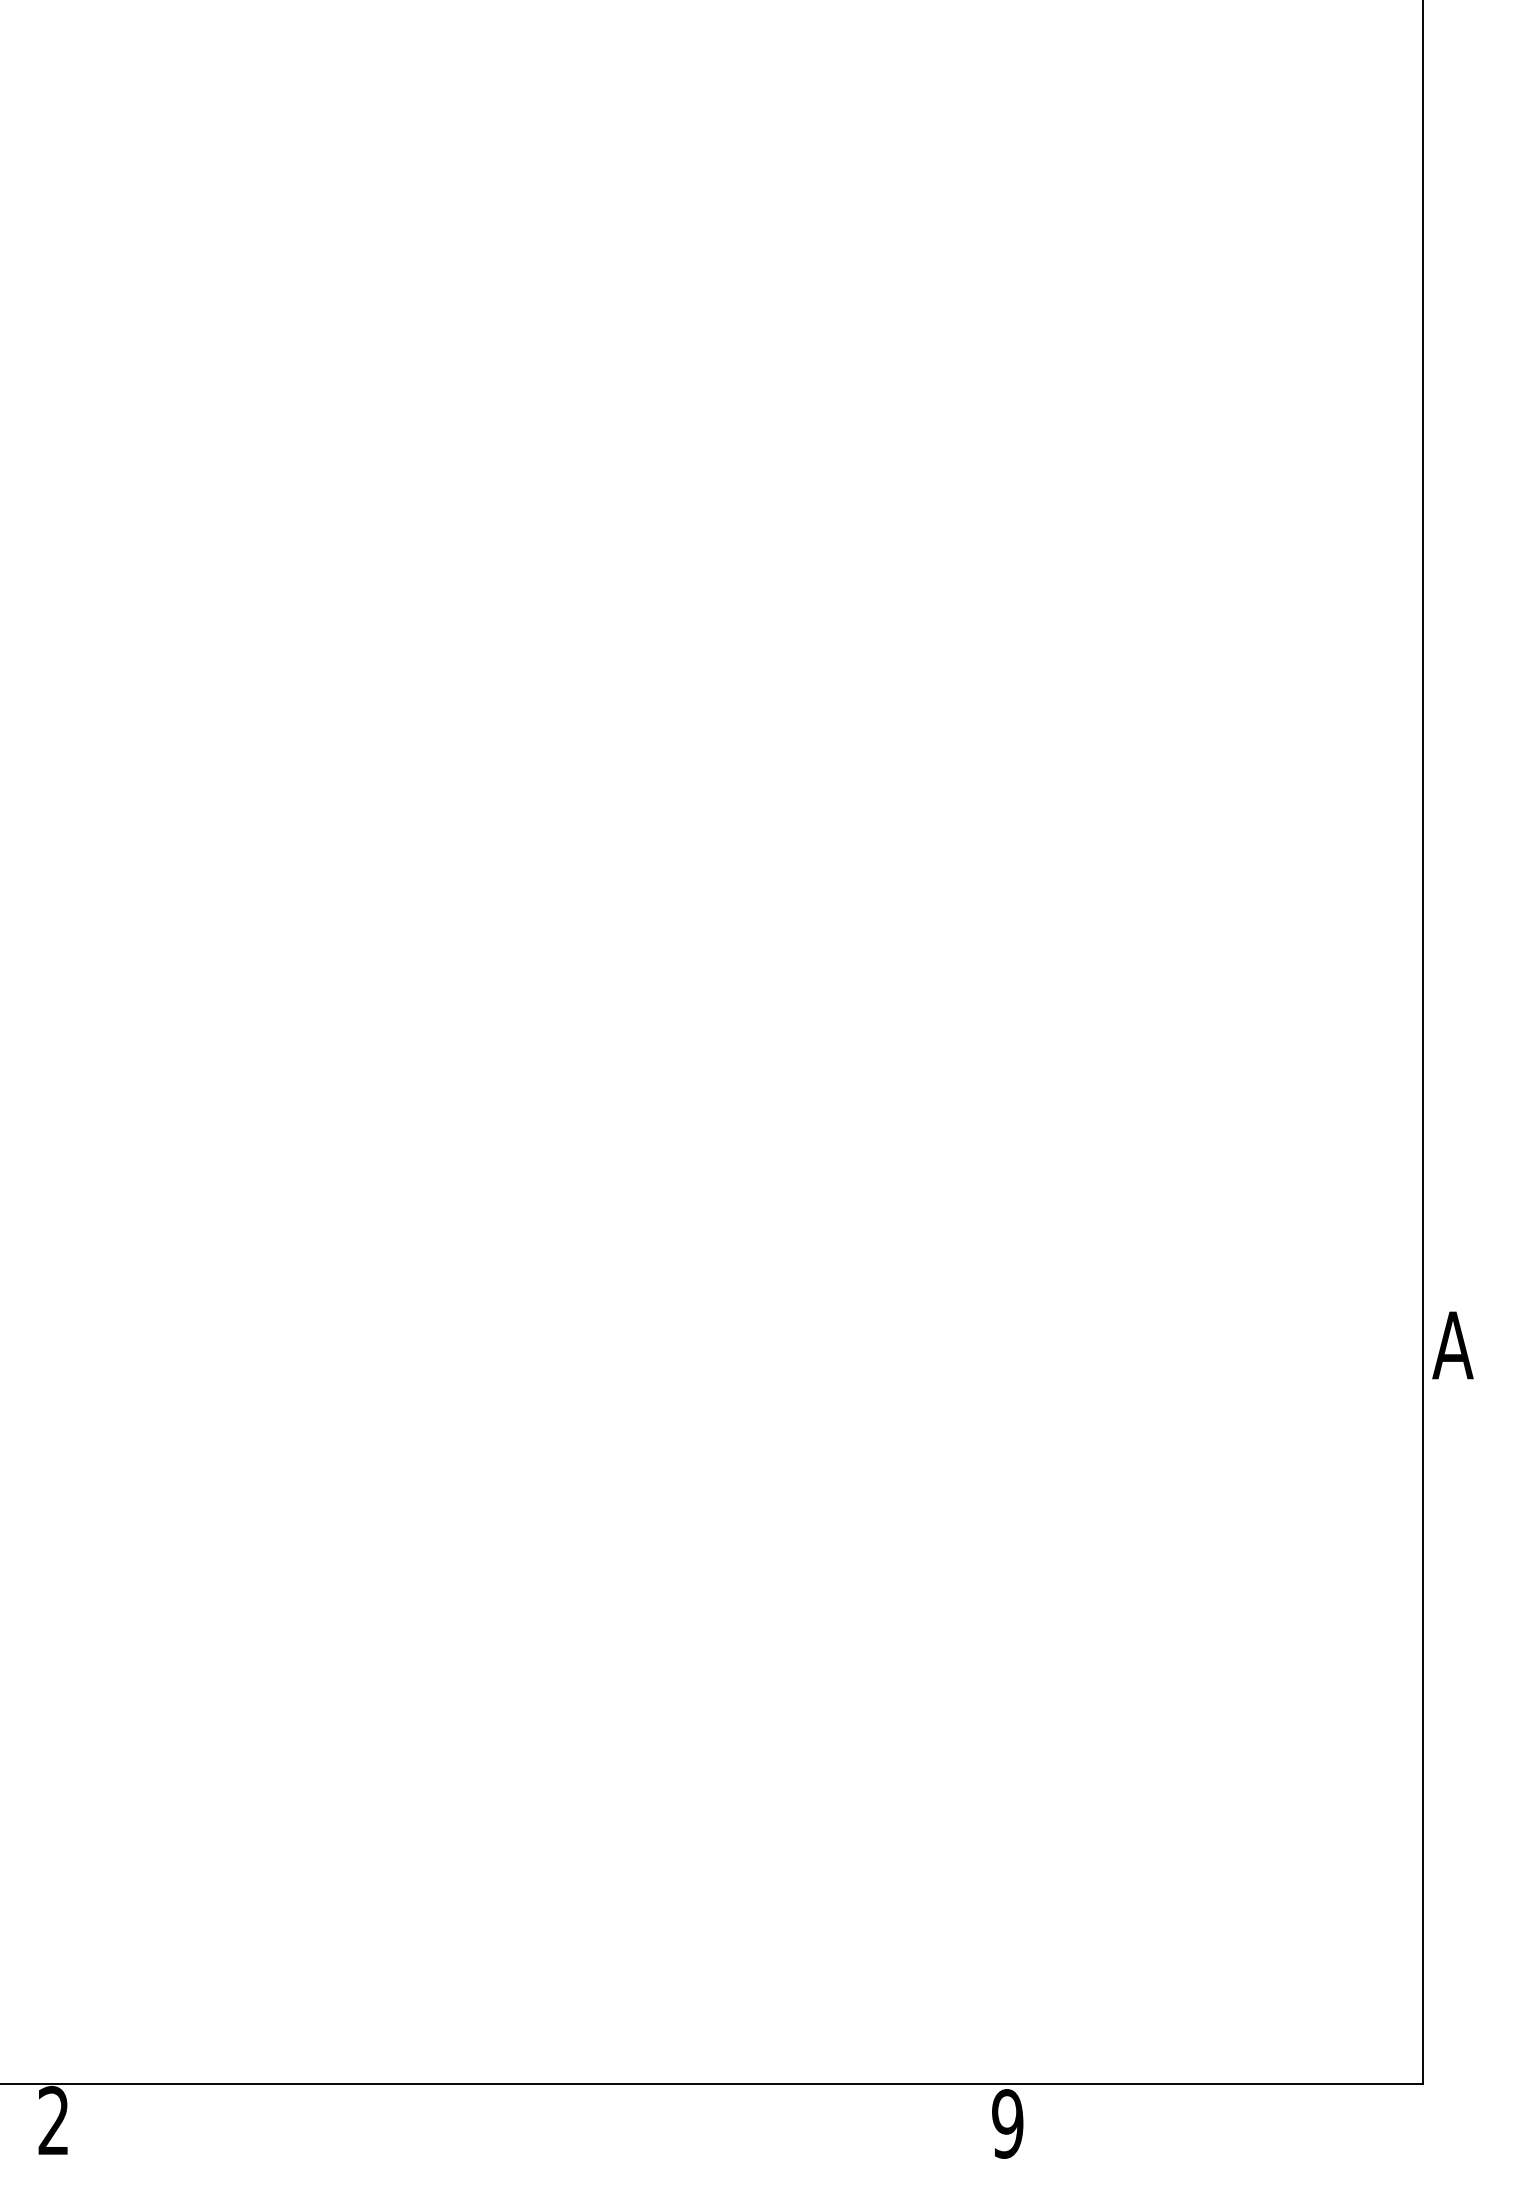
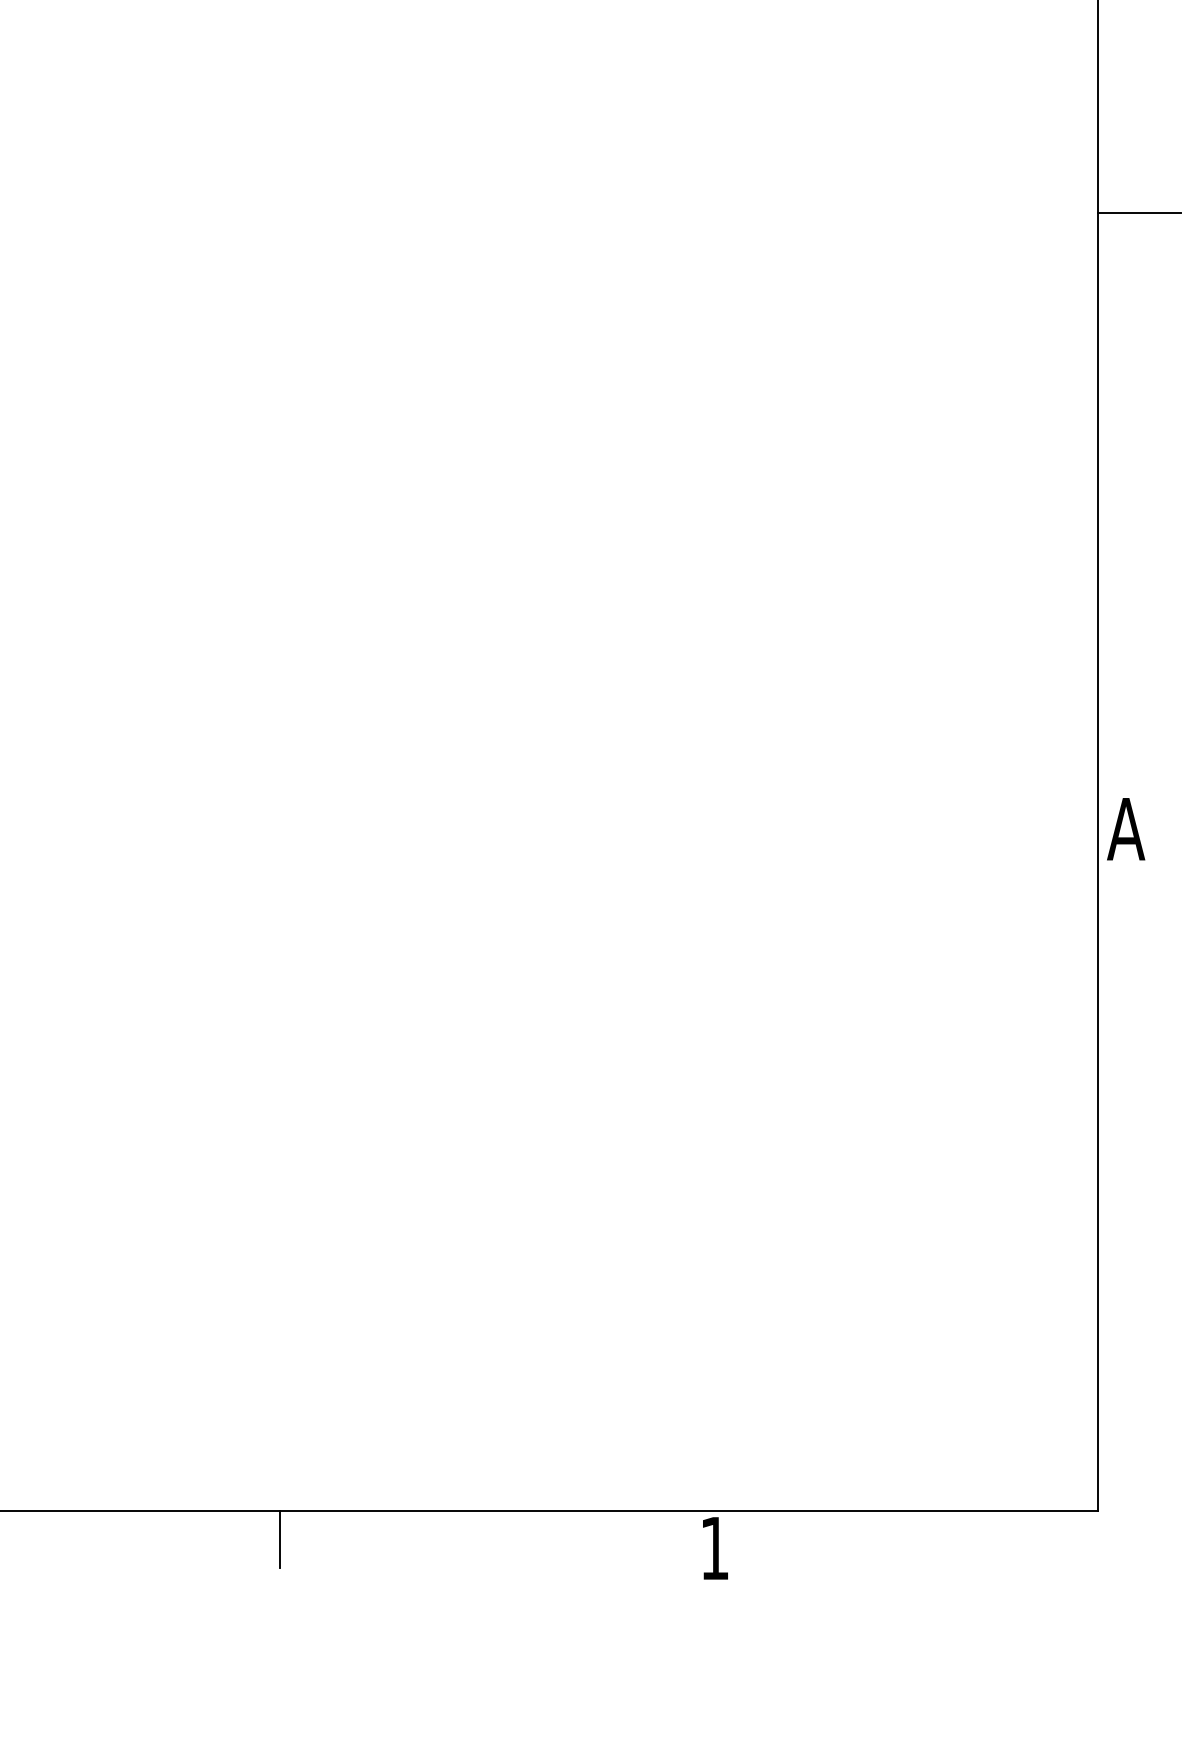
line: (1467, 678) -> (1139, 213), added
line: (537, 2113) -> (280, 1538), added
text: (1007, 2123) -> (714, 1547), 9 -> 1

